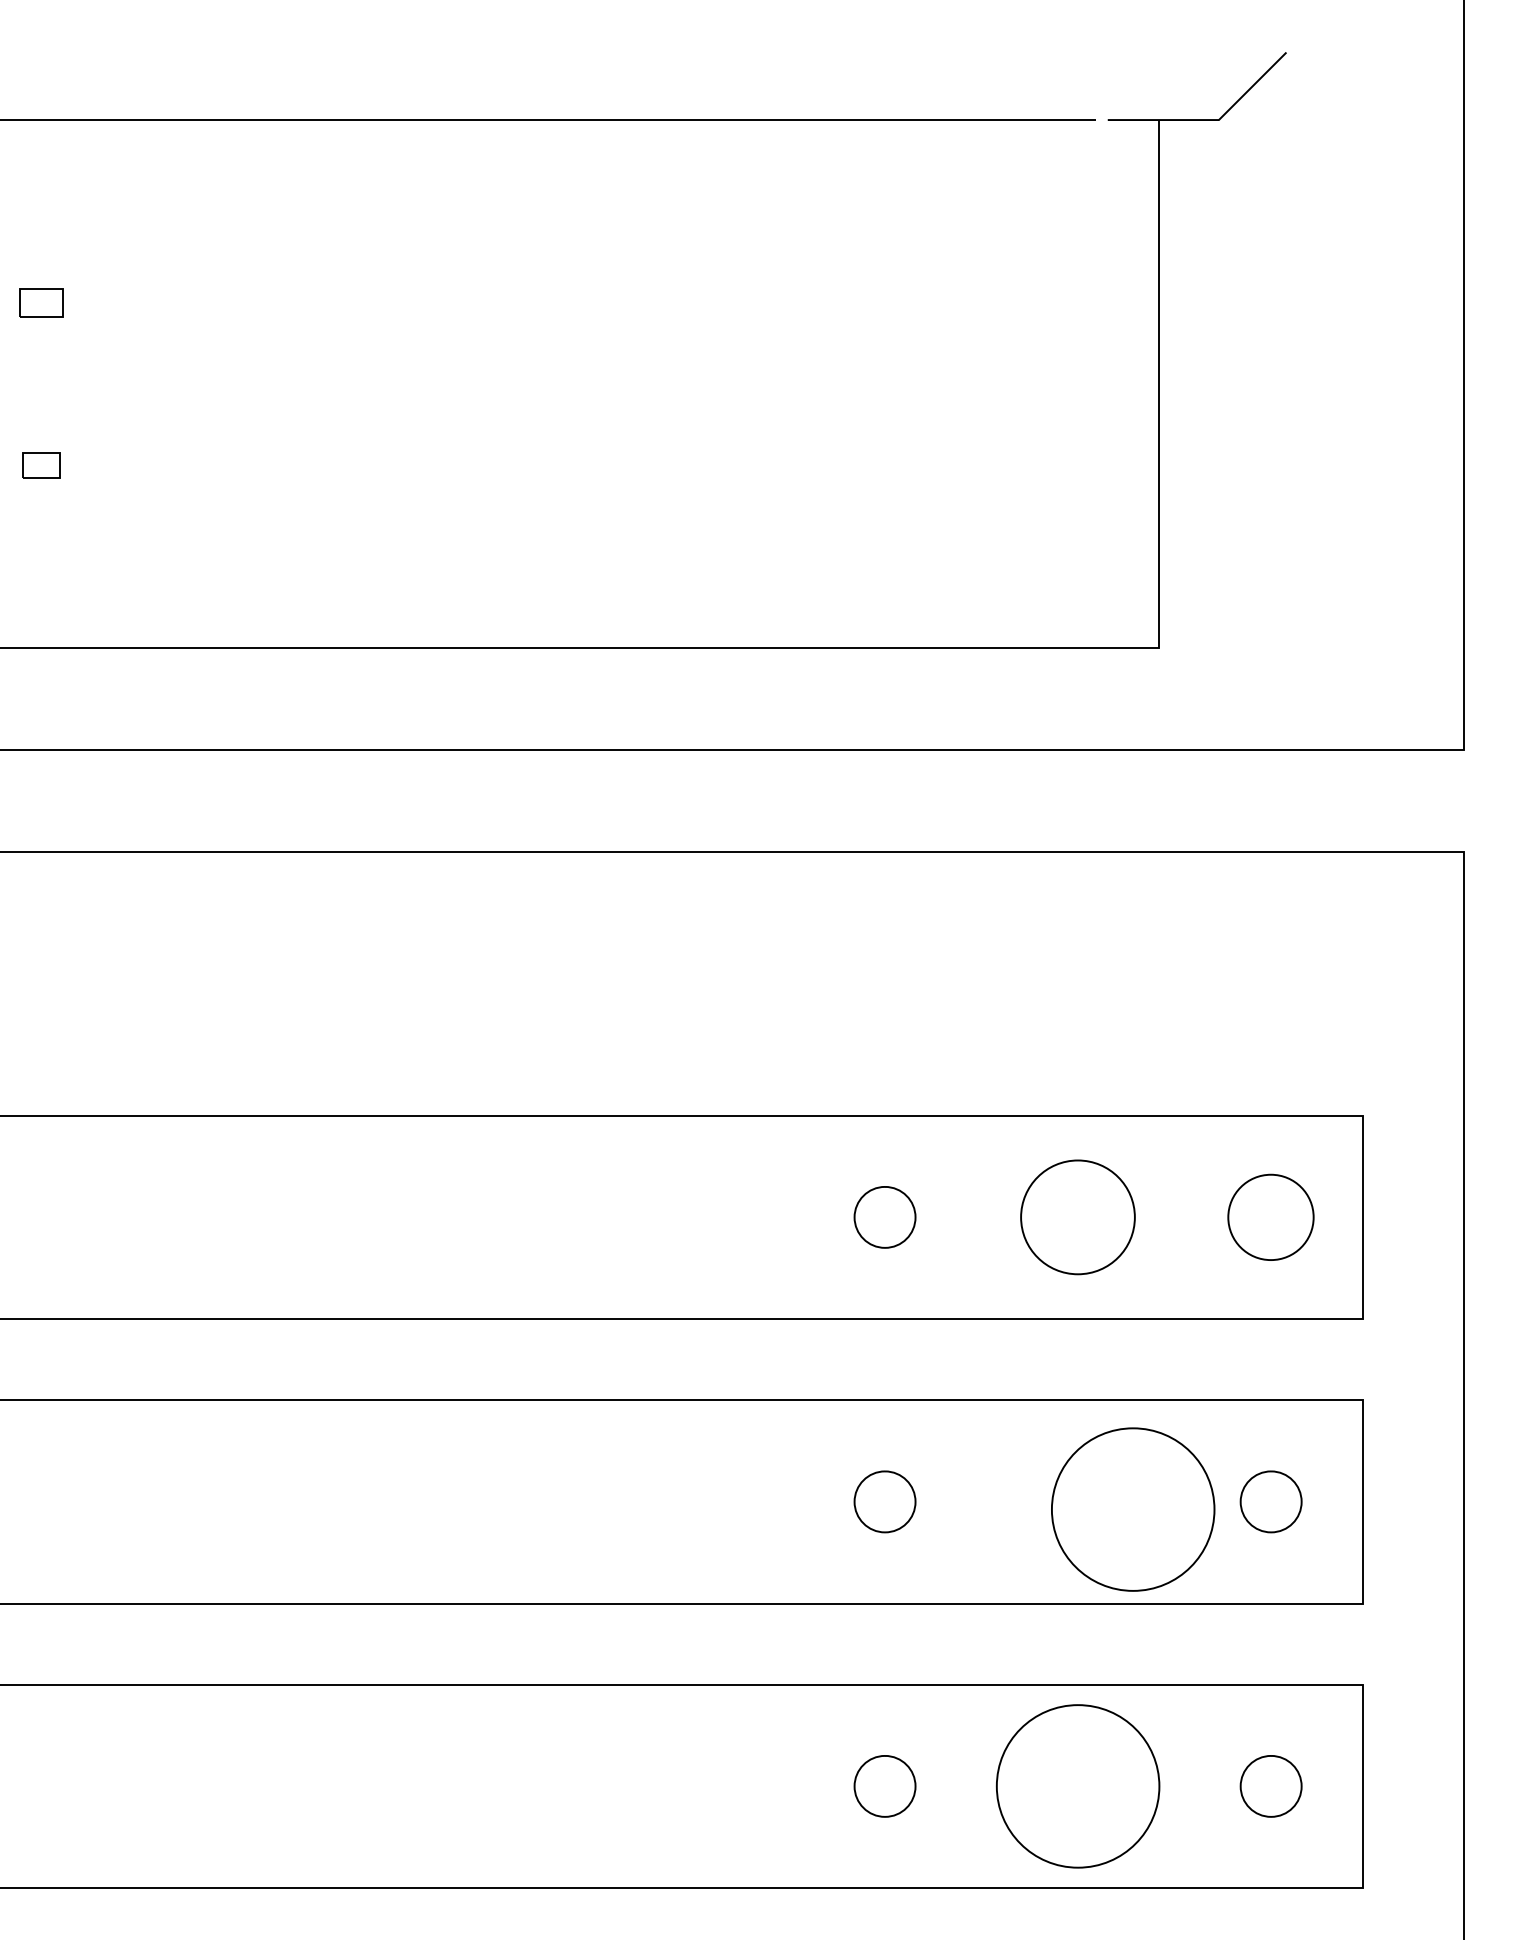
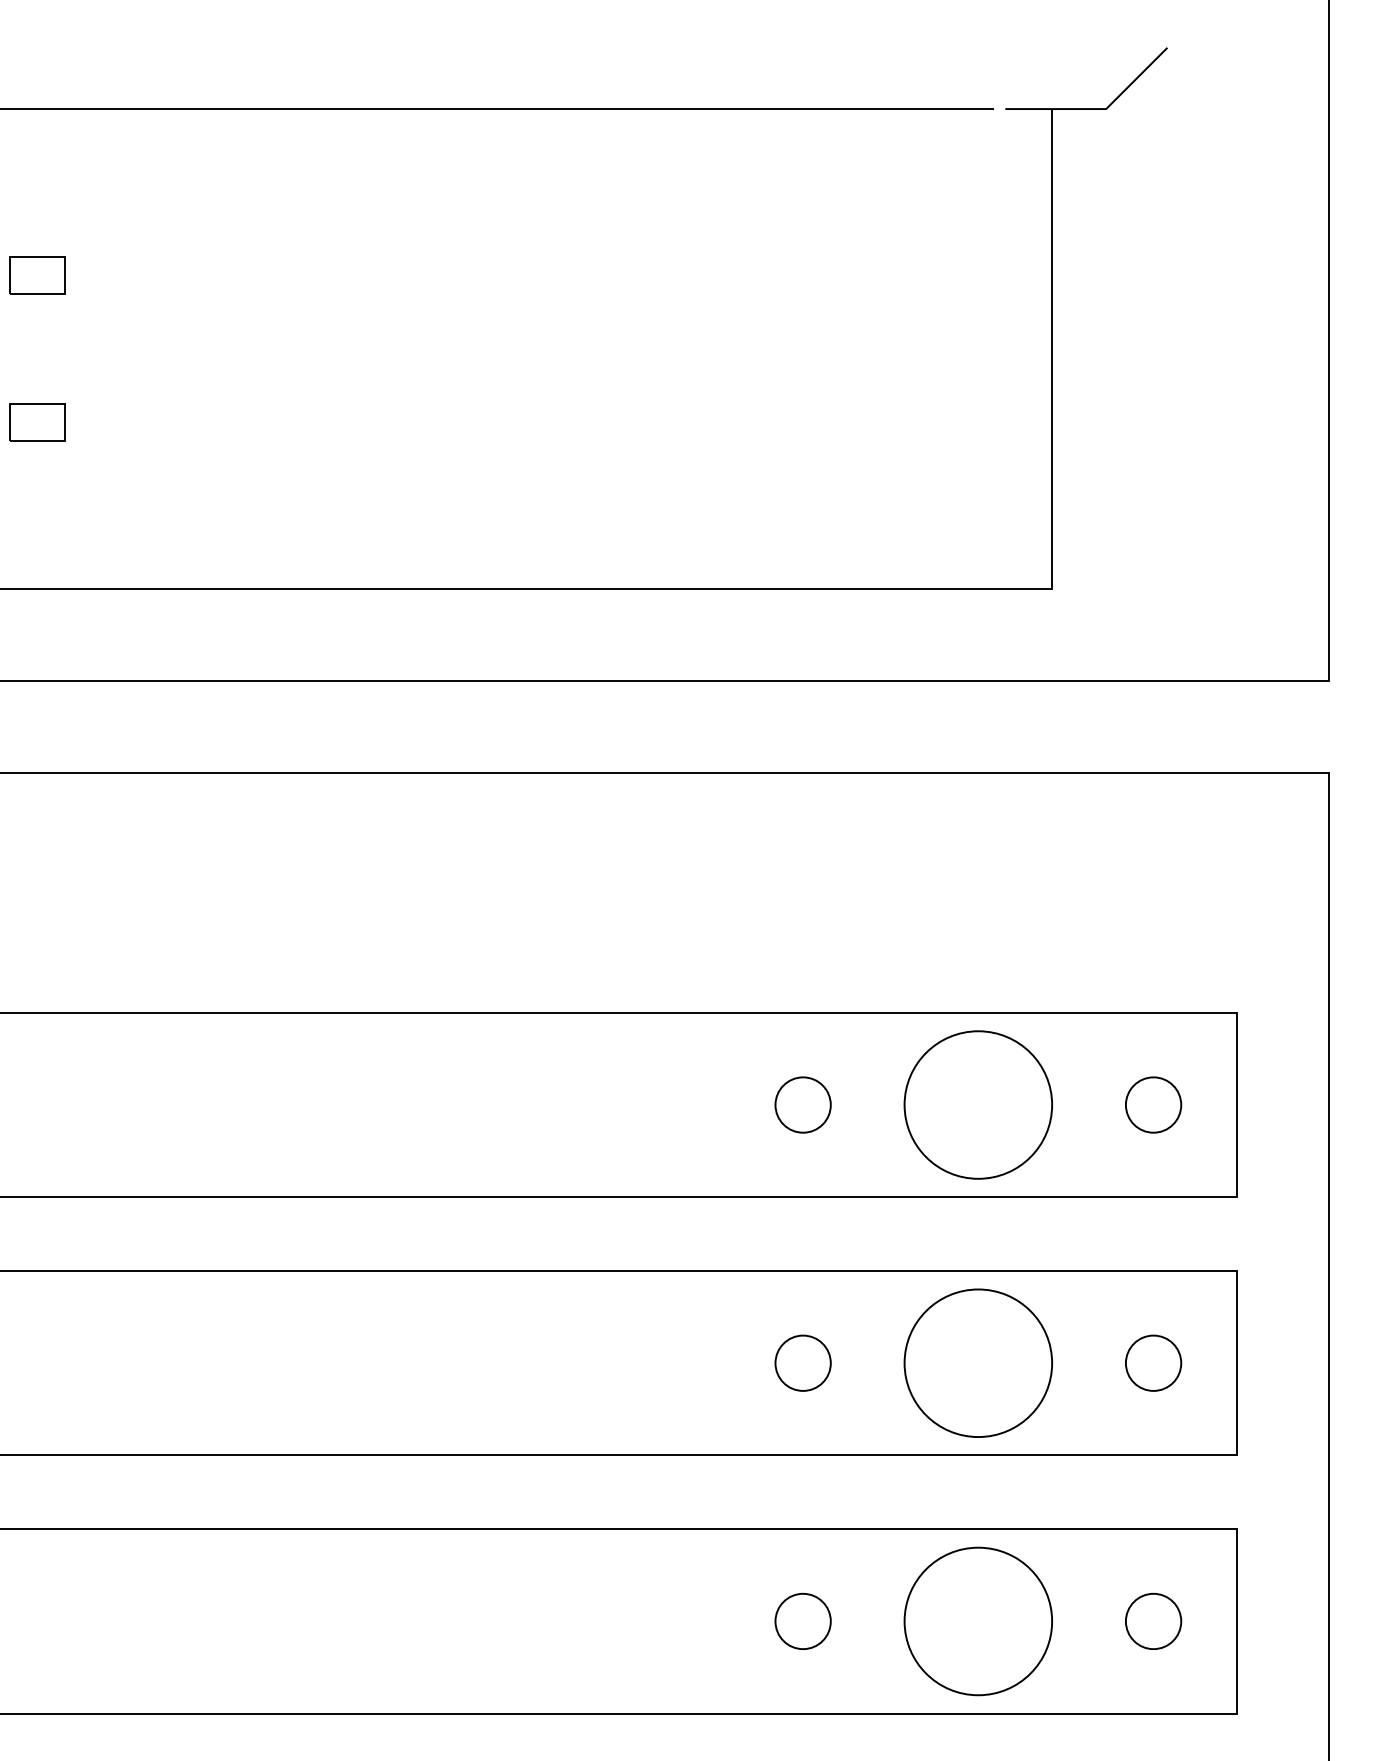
part: (41, 303) -> (37, 275), size x1.43
part: (41, 465) -> (37, 422), size x1.67
part: (1077, 1216) -> (977, 1104), size x1.43
part: (1271, 1216) -> (1153, 1104), size x0.71
part: (1132, 1508) -> (977, 1362), moved

